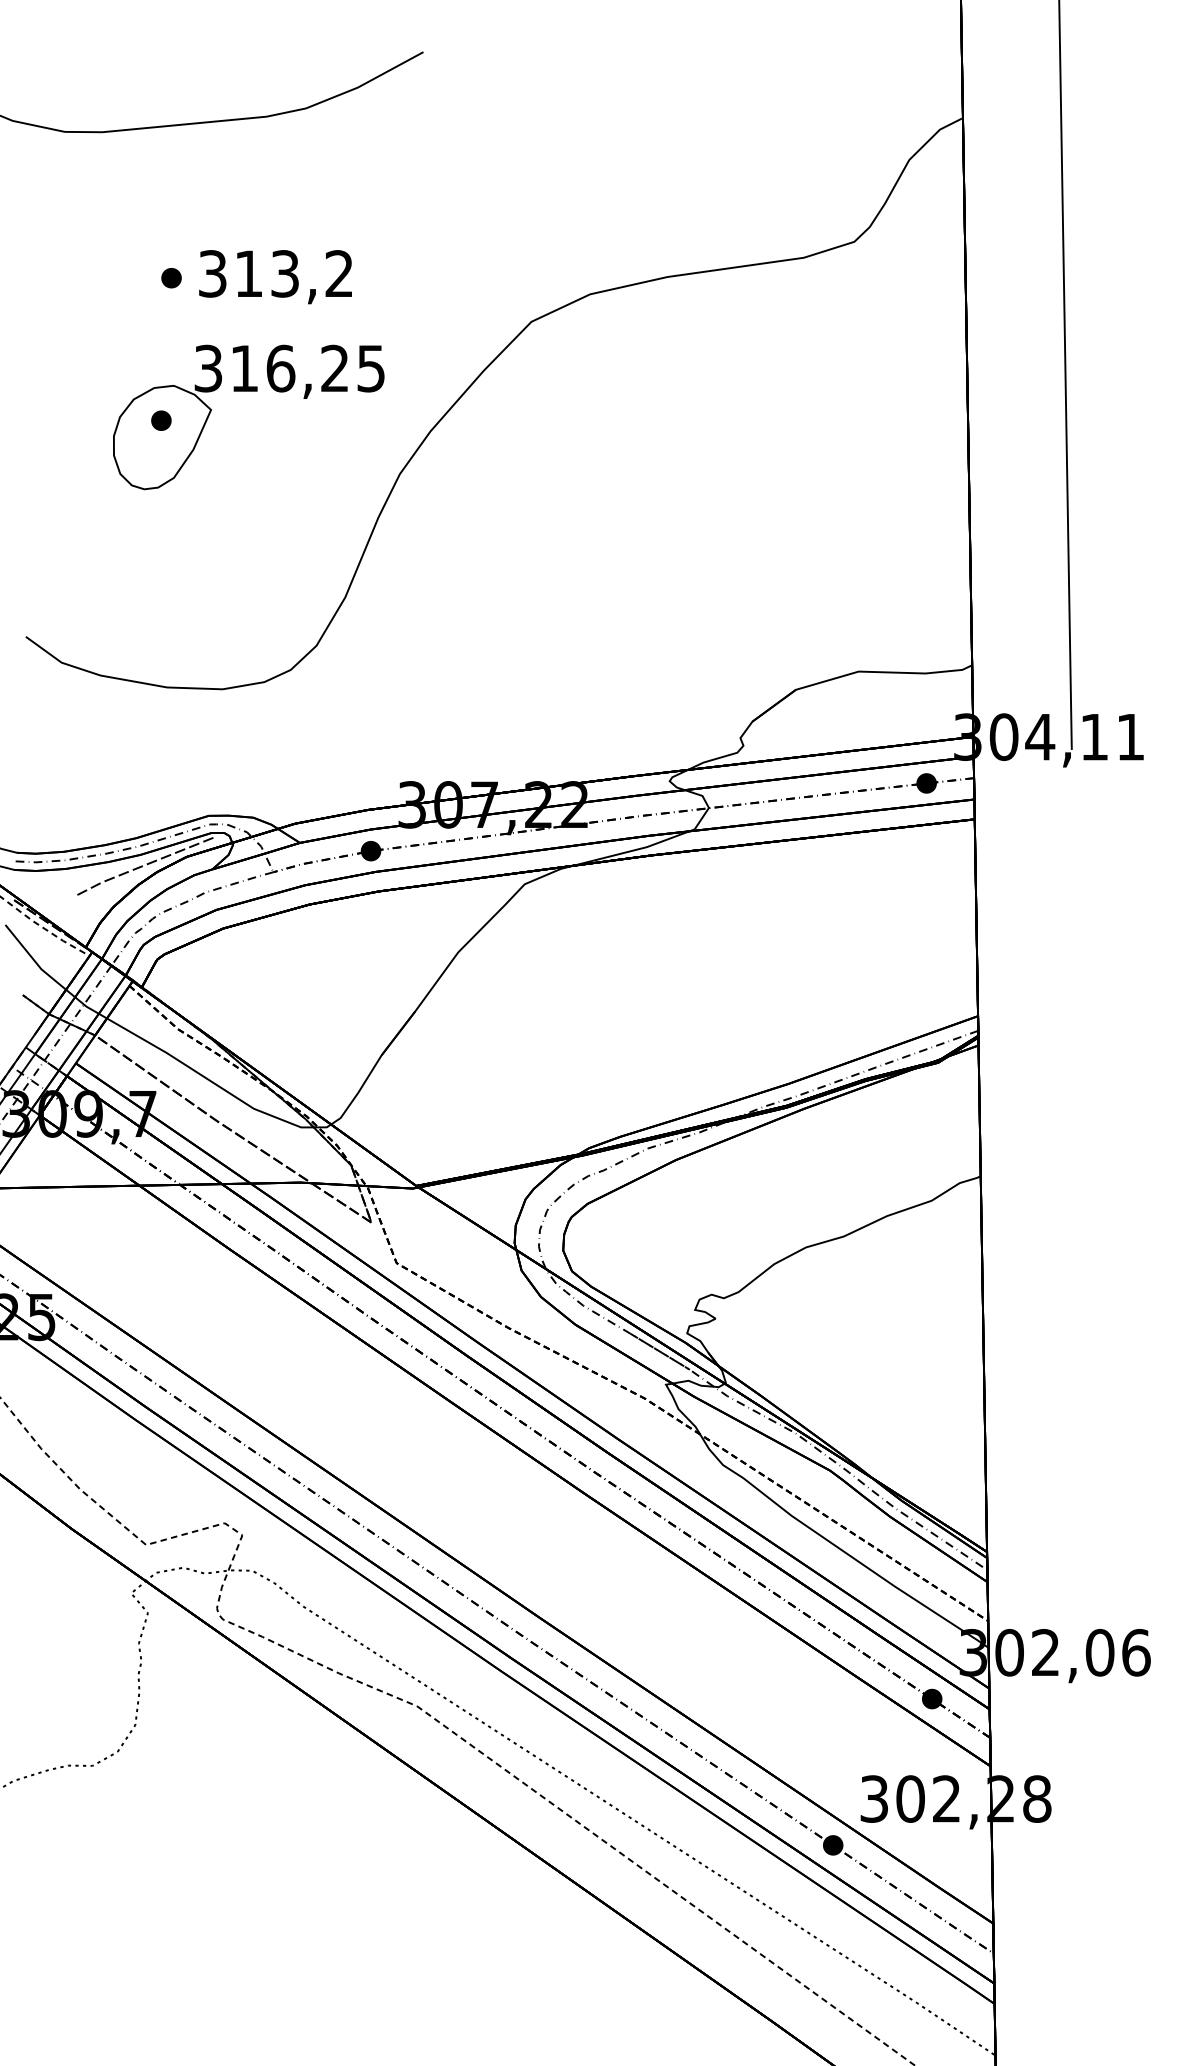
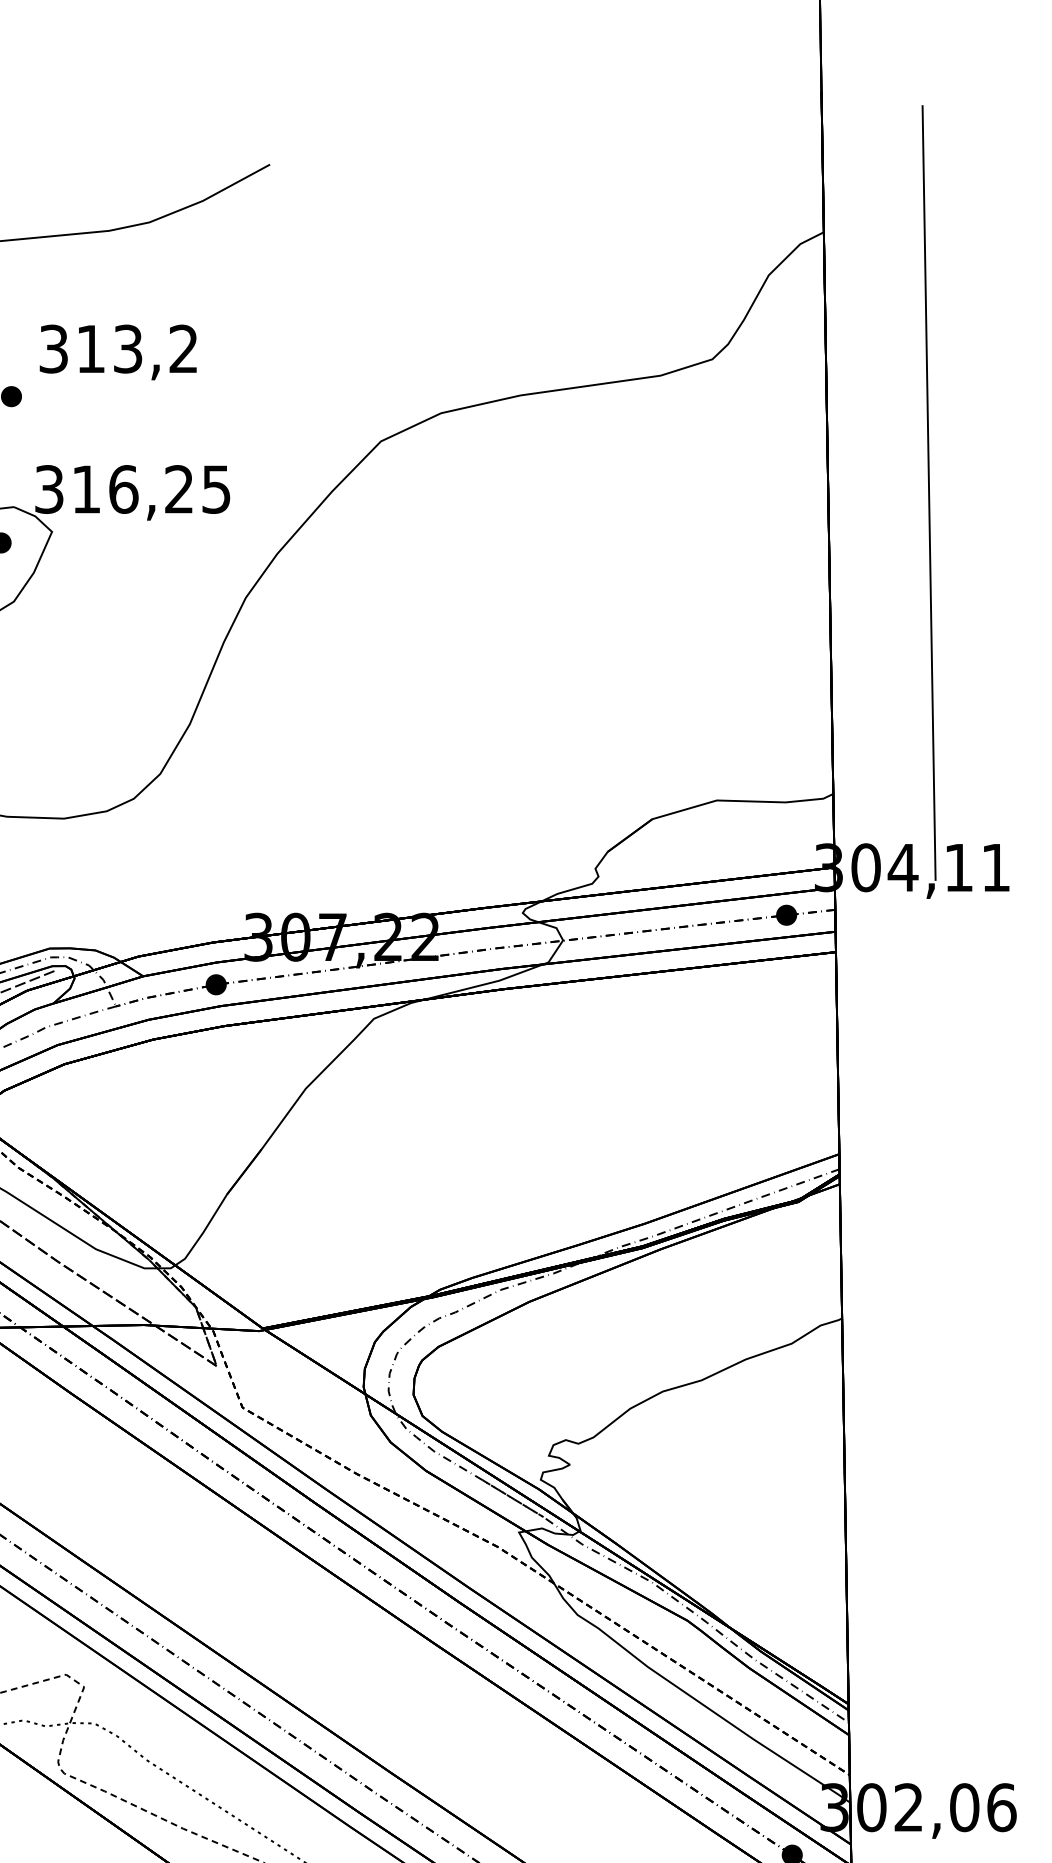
text: (275, 277) -> (118, 352), moved

